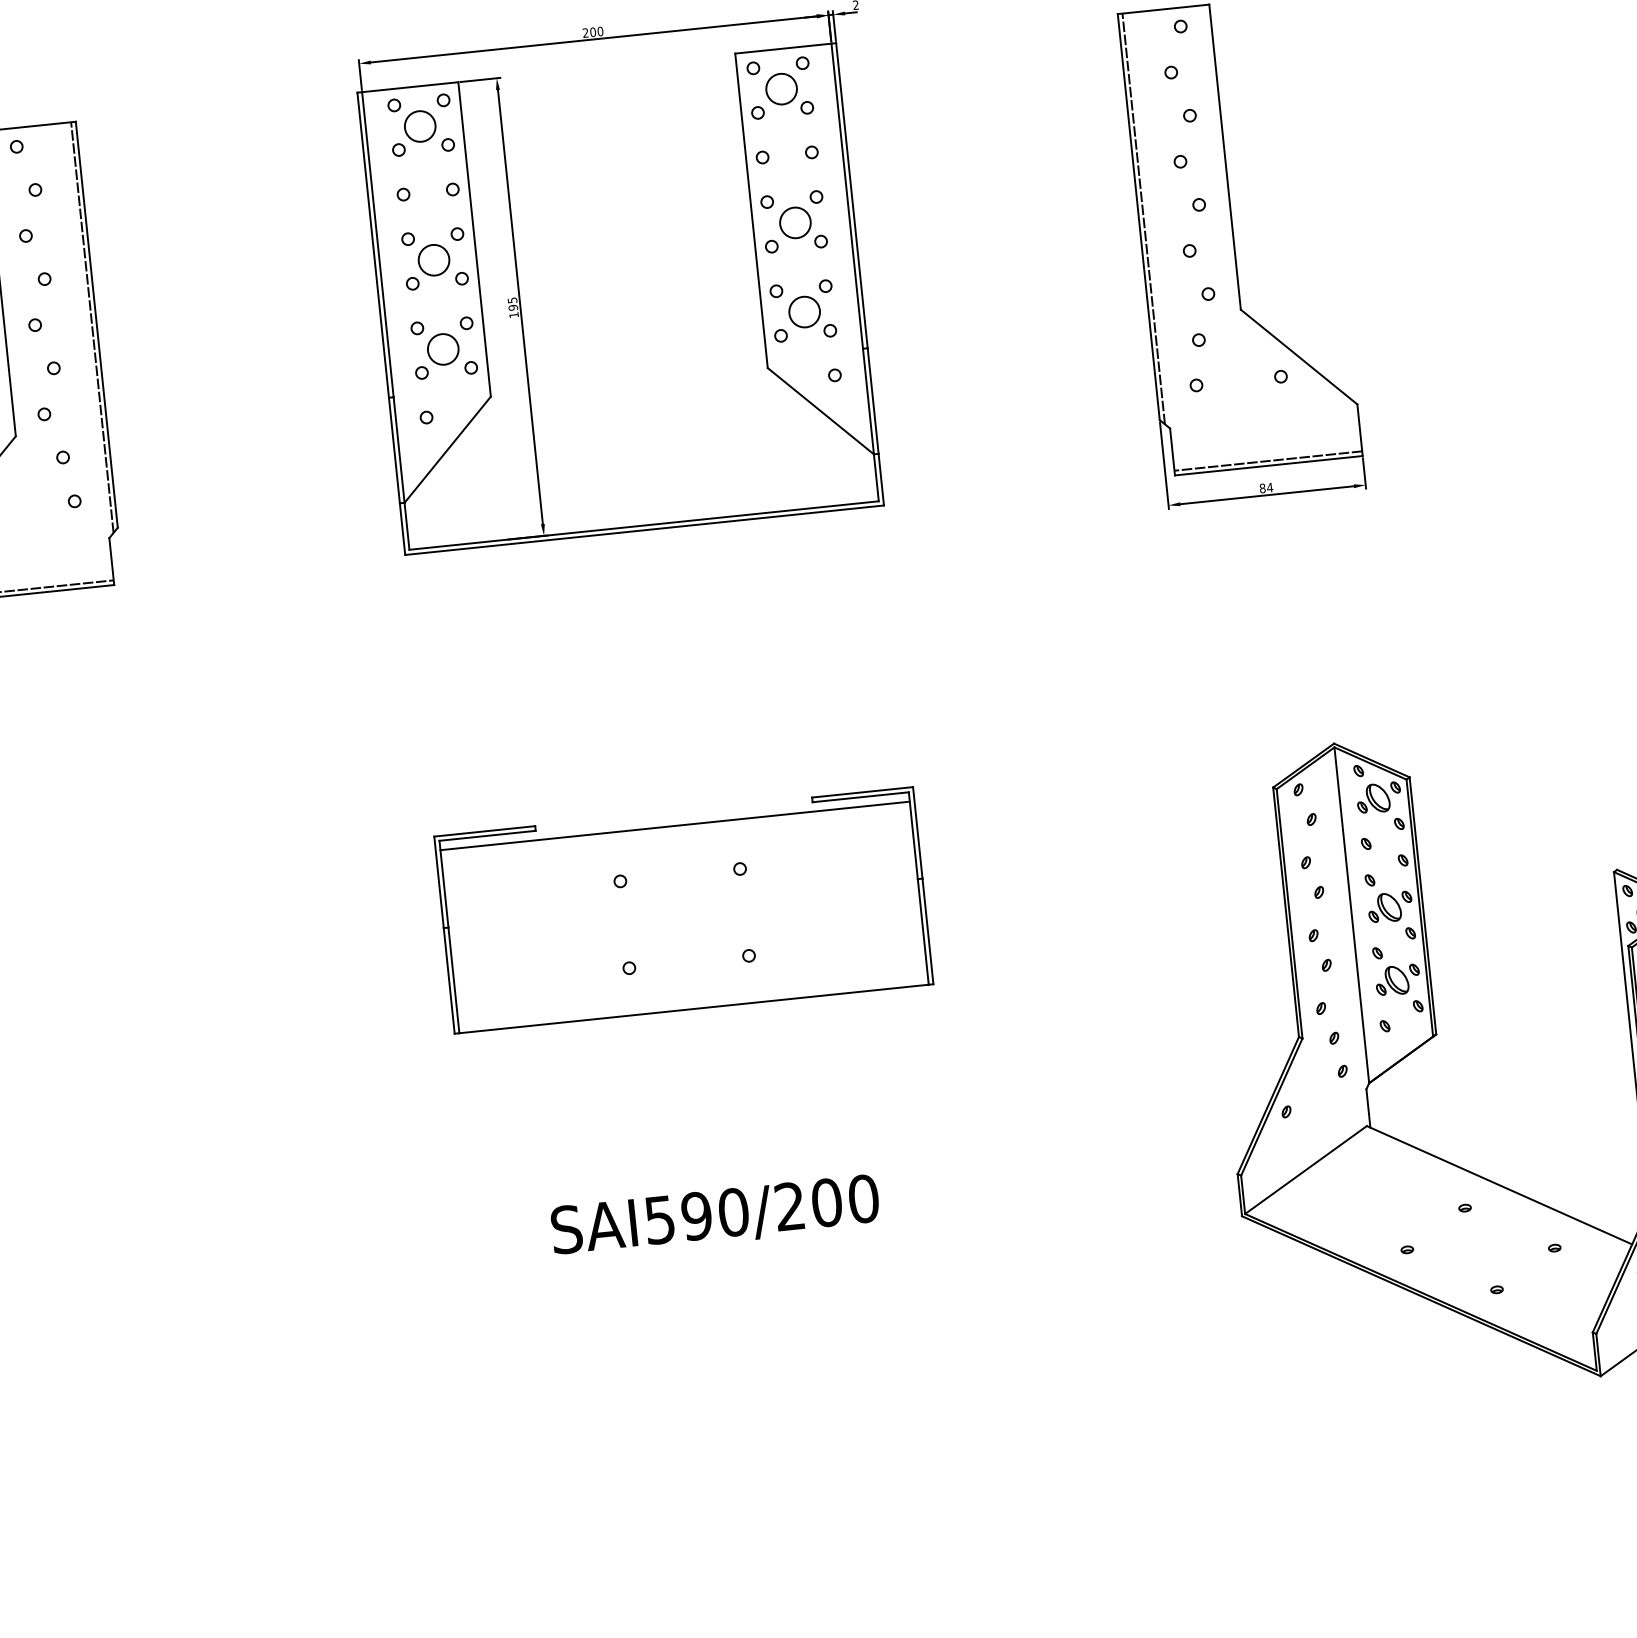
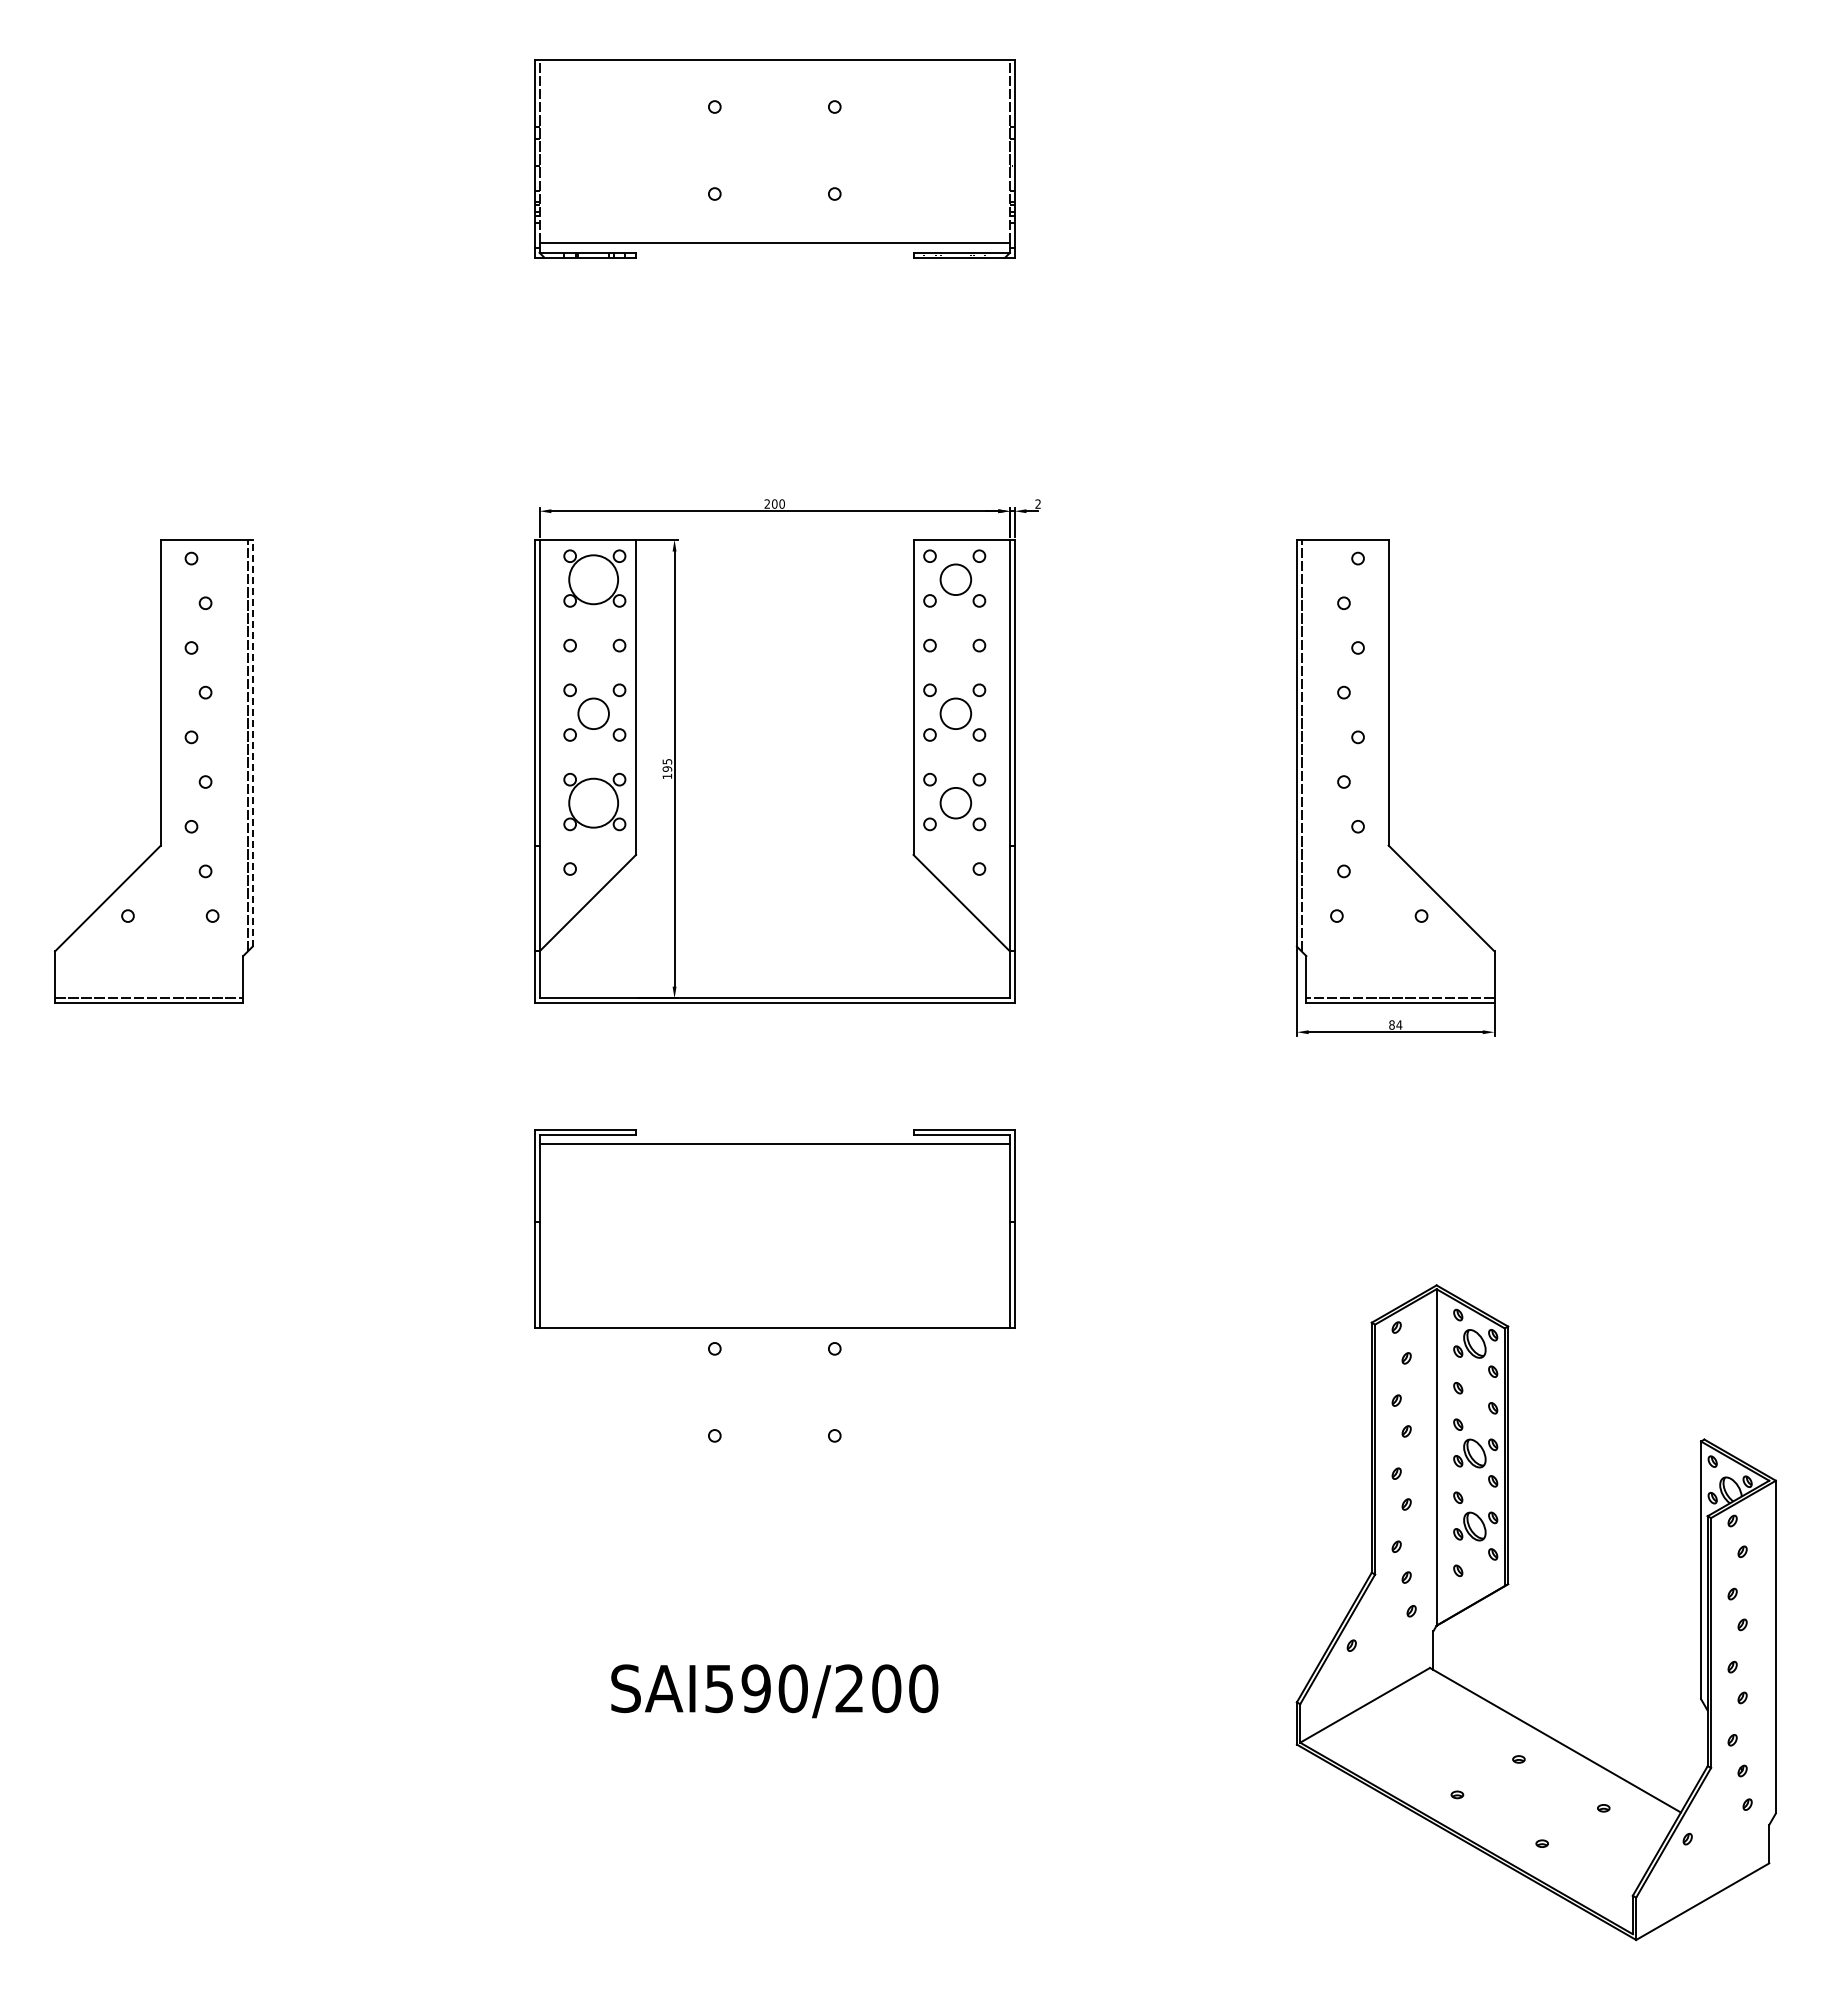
circle: (420, 126) -> (593, 579), size x1.6
line: (96, 324) -> (252, 742), solid -> dashed
circle: (443, 348) -> (593, 802), size x1.6
part: (683, 909) -> (774, 1228), moved

